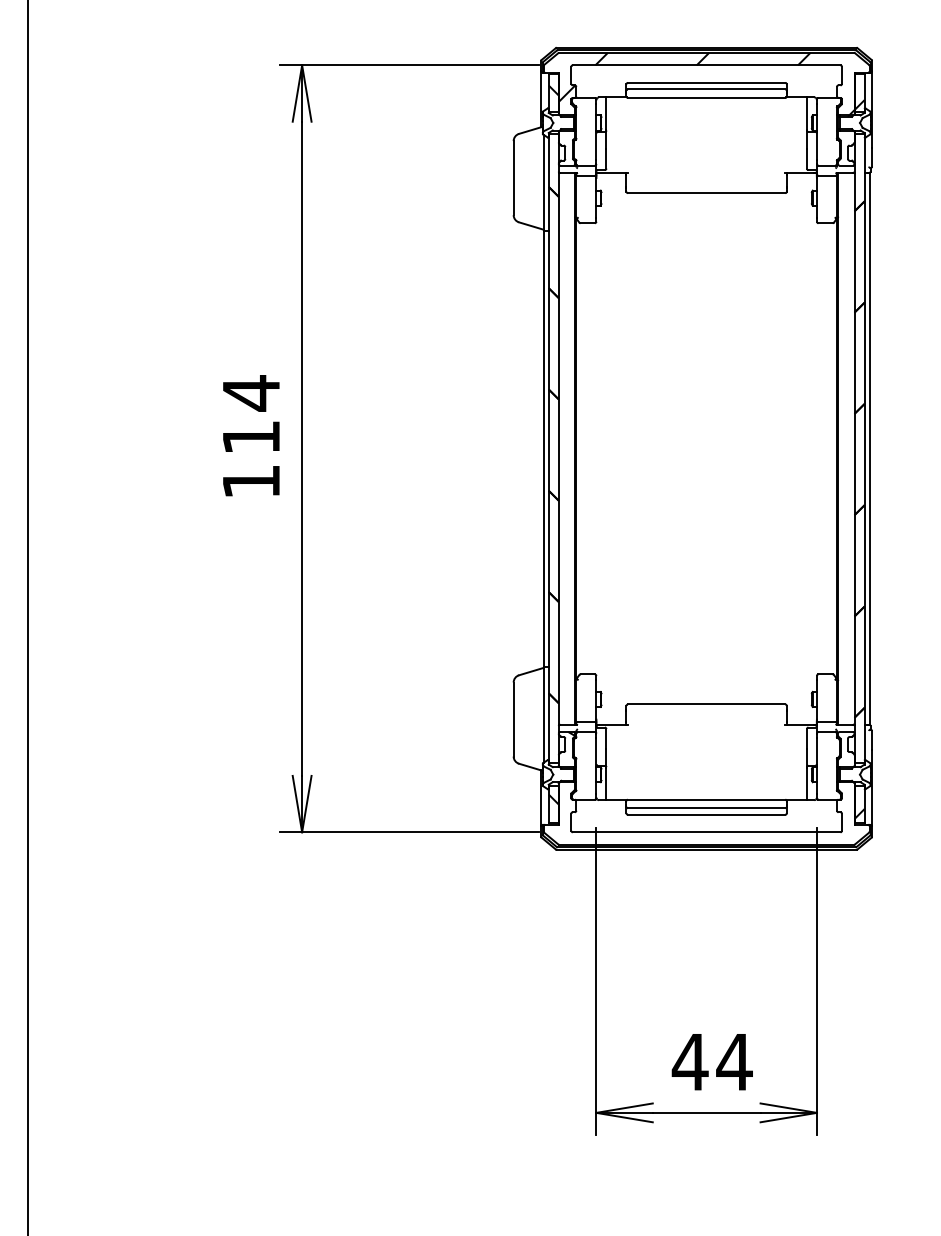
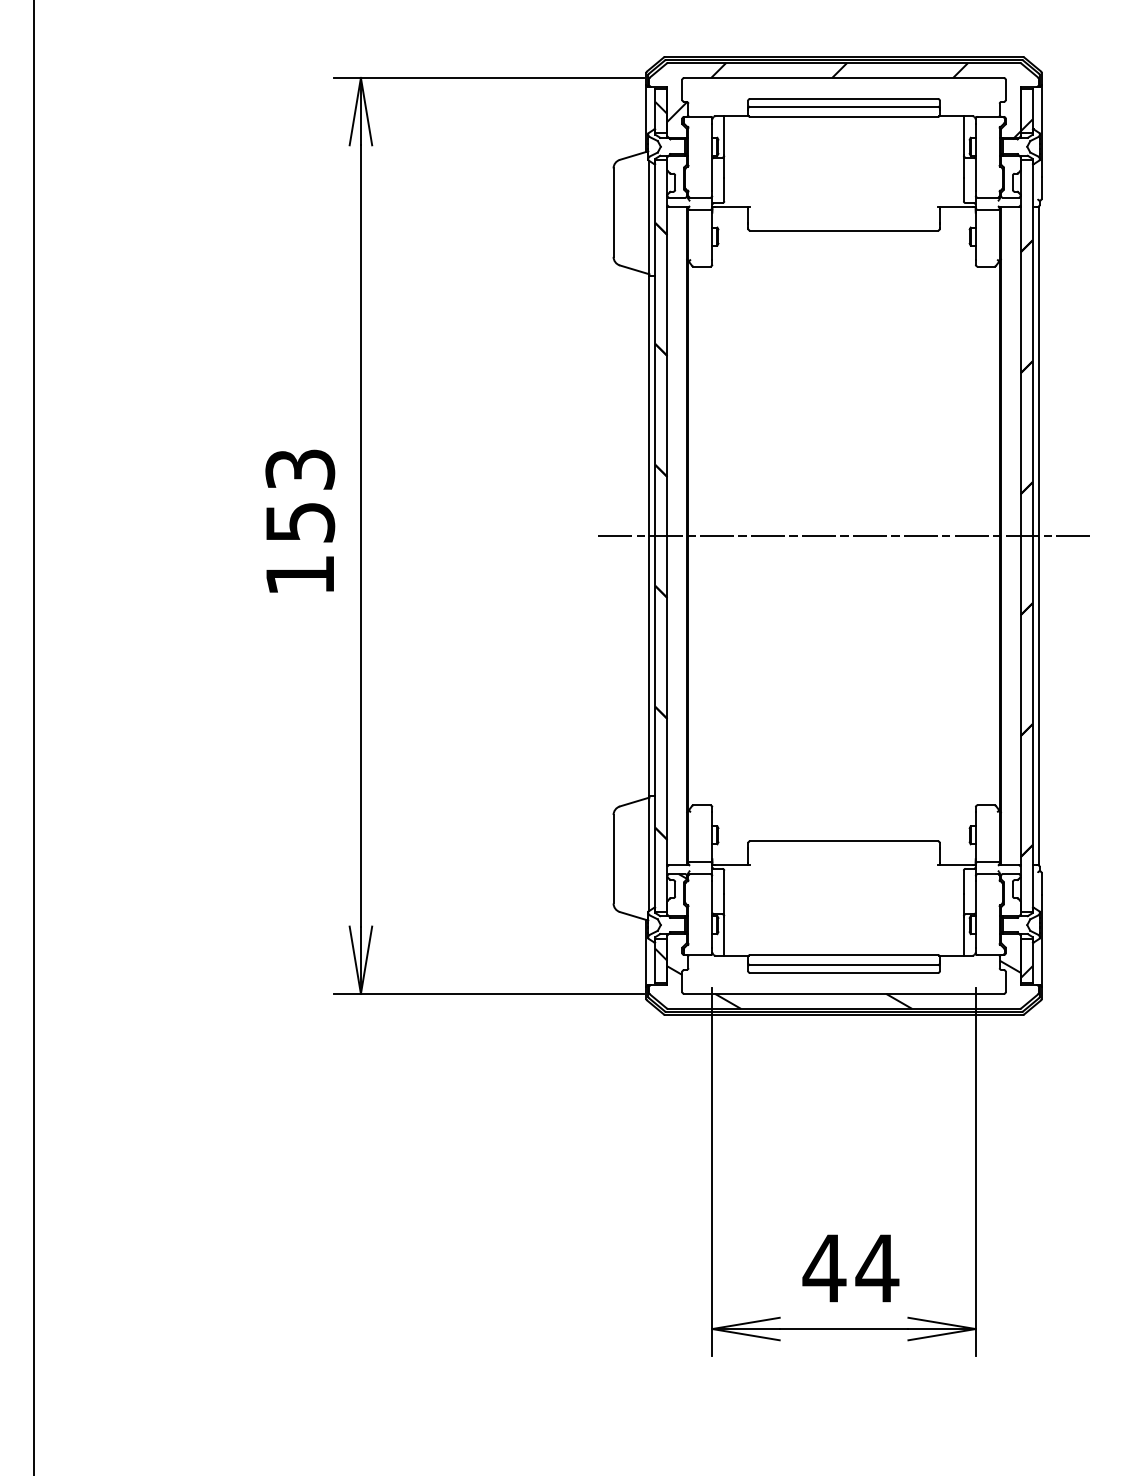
text: (251, 414) -> (300, 494), 114 -> 153
line: (706, 448) -> (843, 535), added
hatch: (706, 824) -> (843, 984), added

